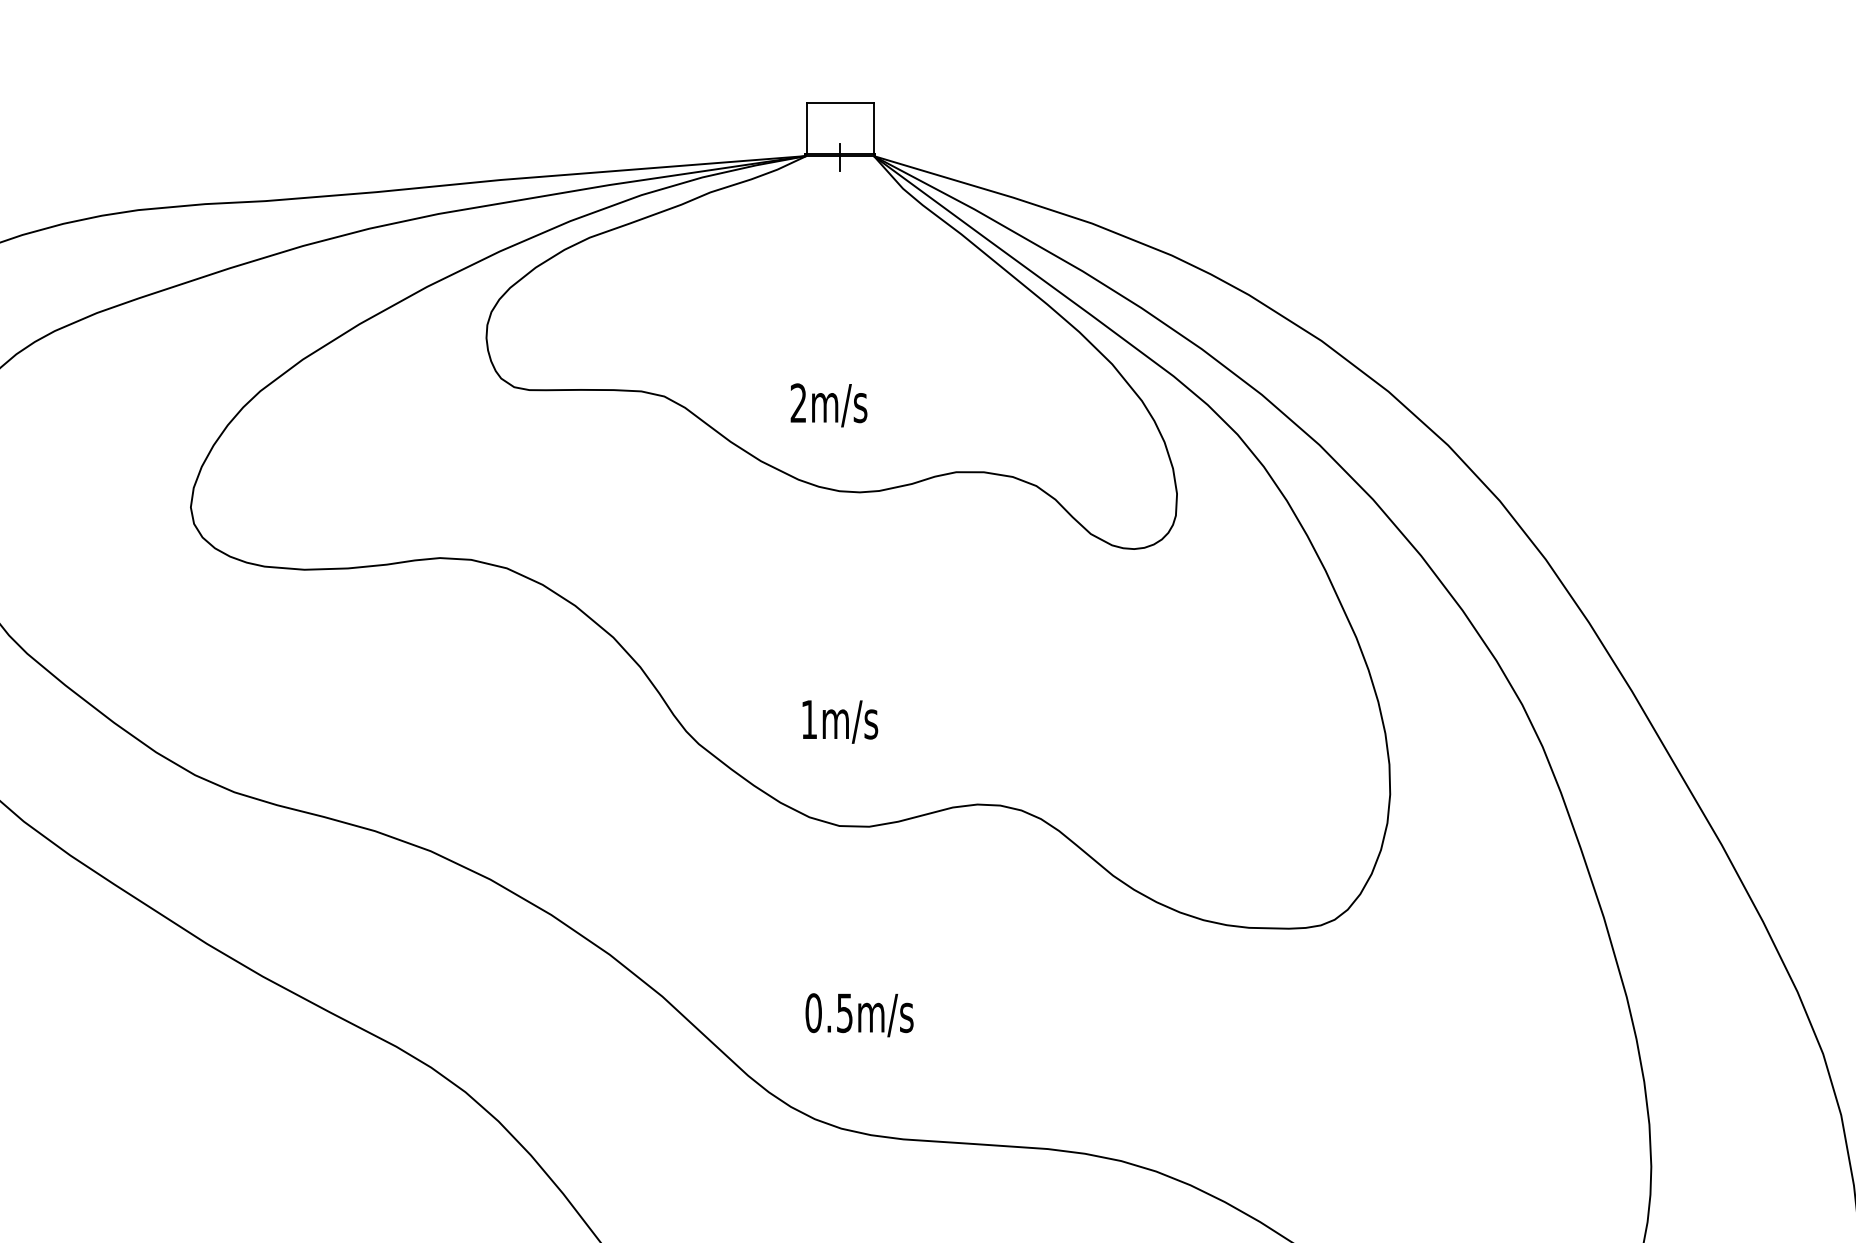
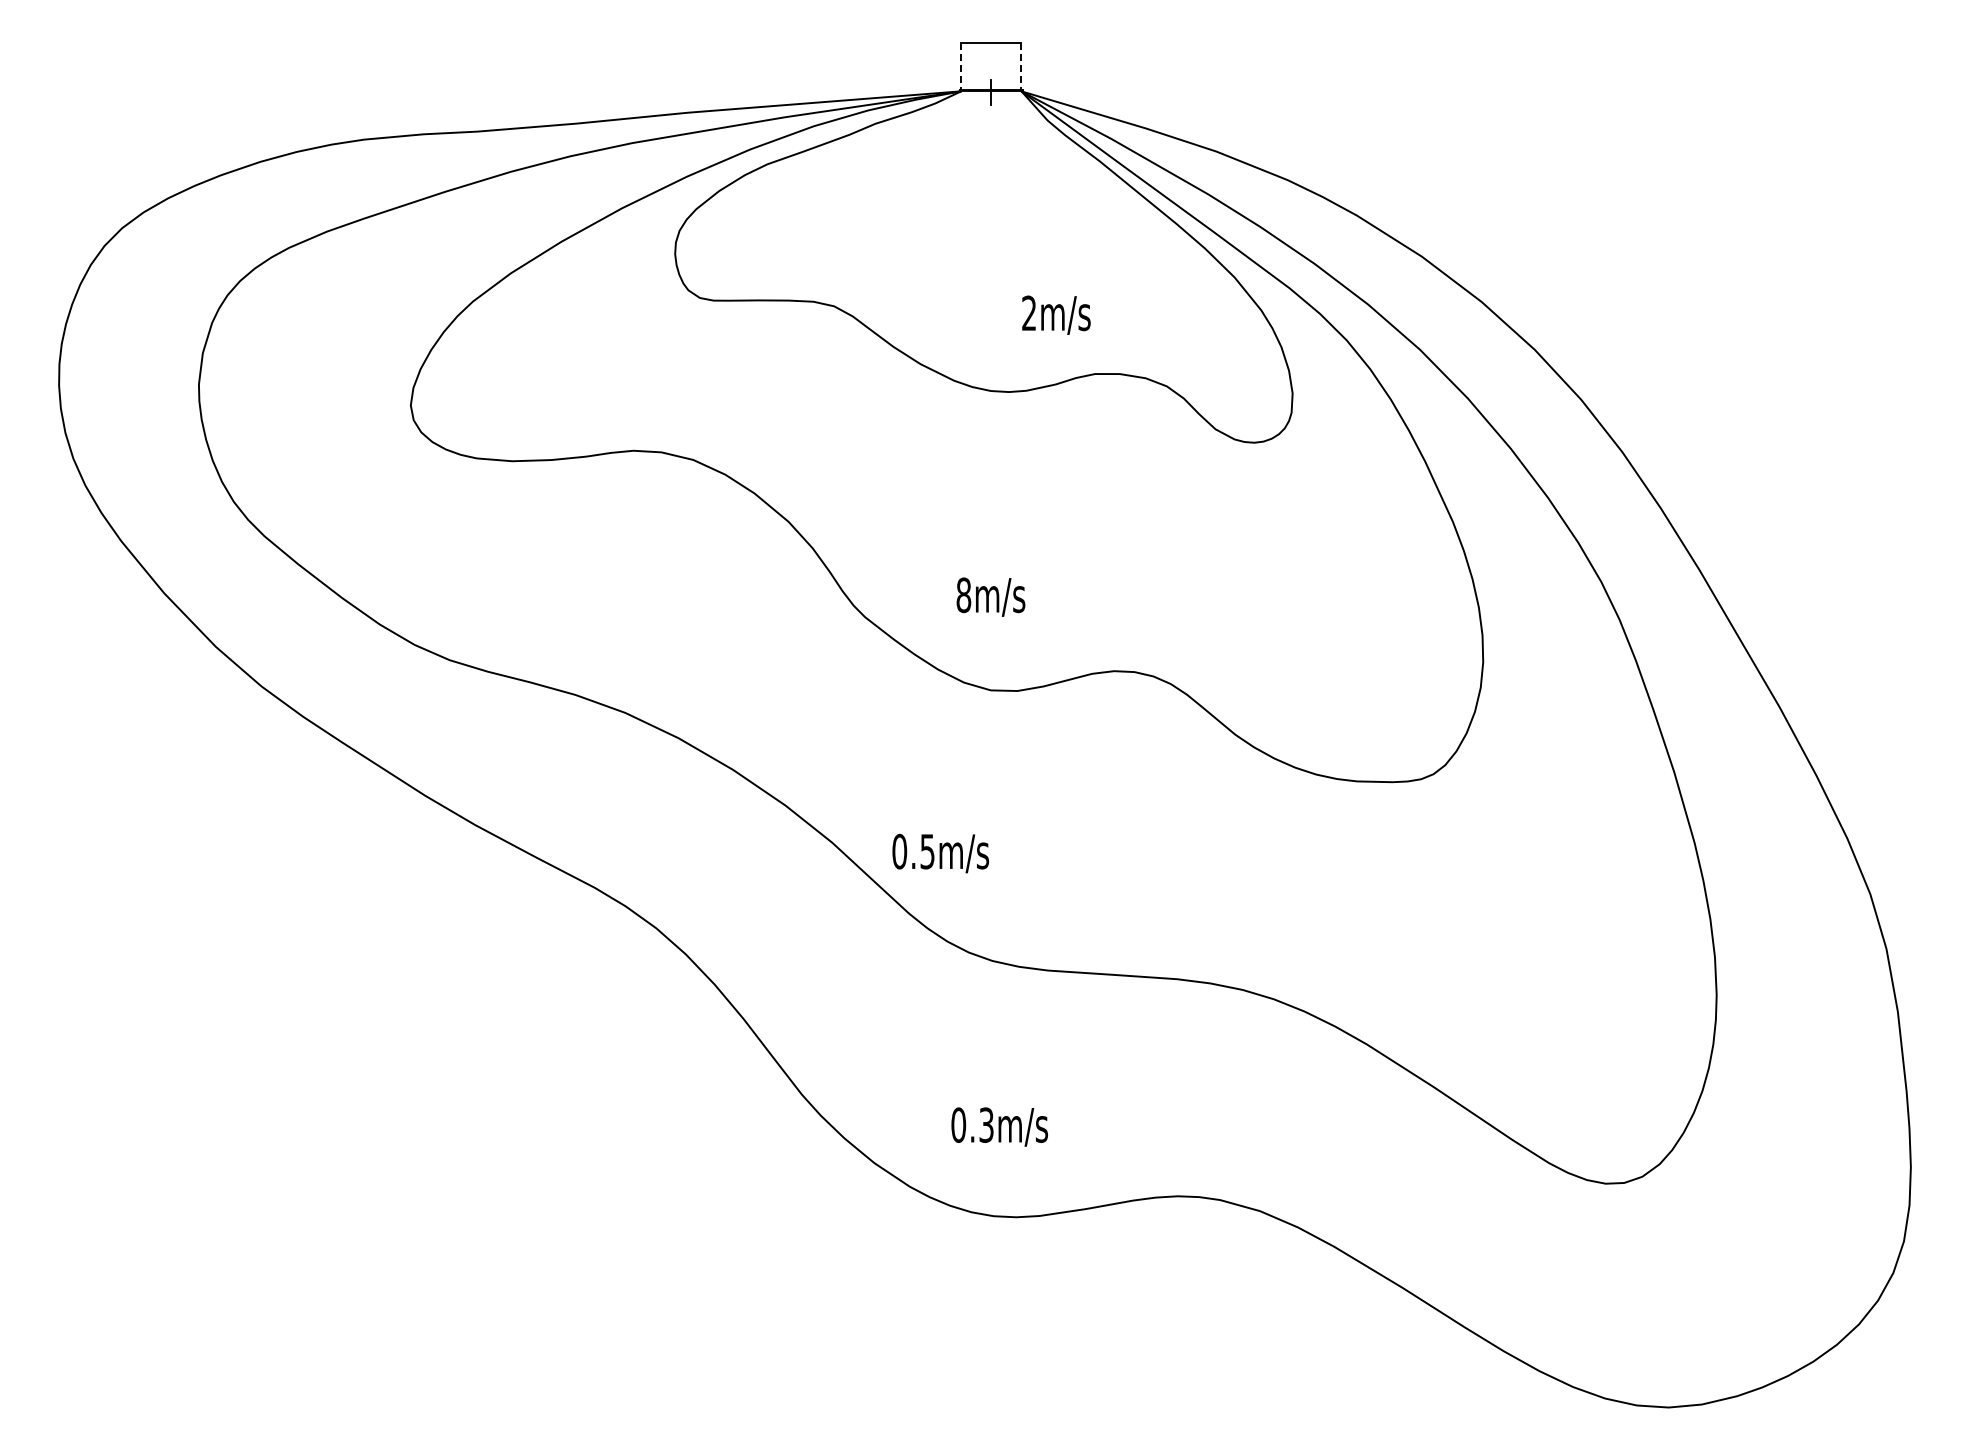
line: (806, 129) -> (961, 67), solid -> dashed
line: (873, 129) -> (1021, 67), solid -> dashed
text: (829, 404) -> (1056, 314), moved
text: (808, 719) -> (963, 595), 1m/s -> 8m/s
text: (859, 1015) -> (940, 853), moved

